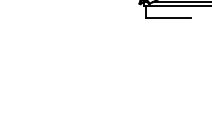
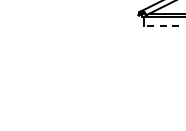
line: (168, 18) -> (161, 26), solid -> dashed

